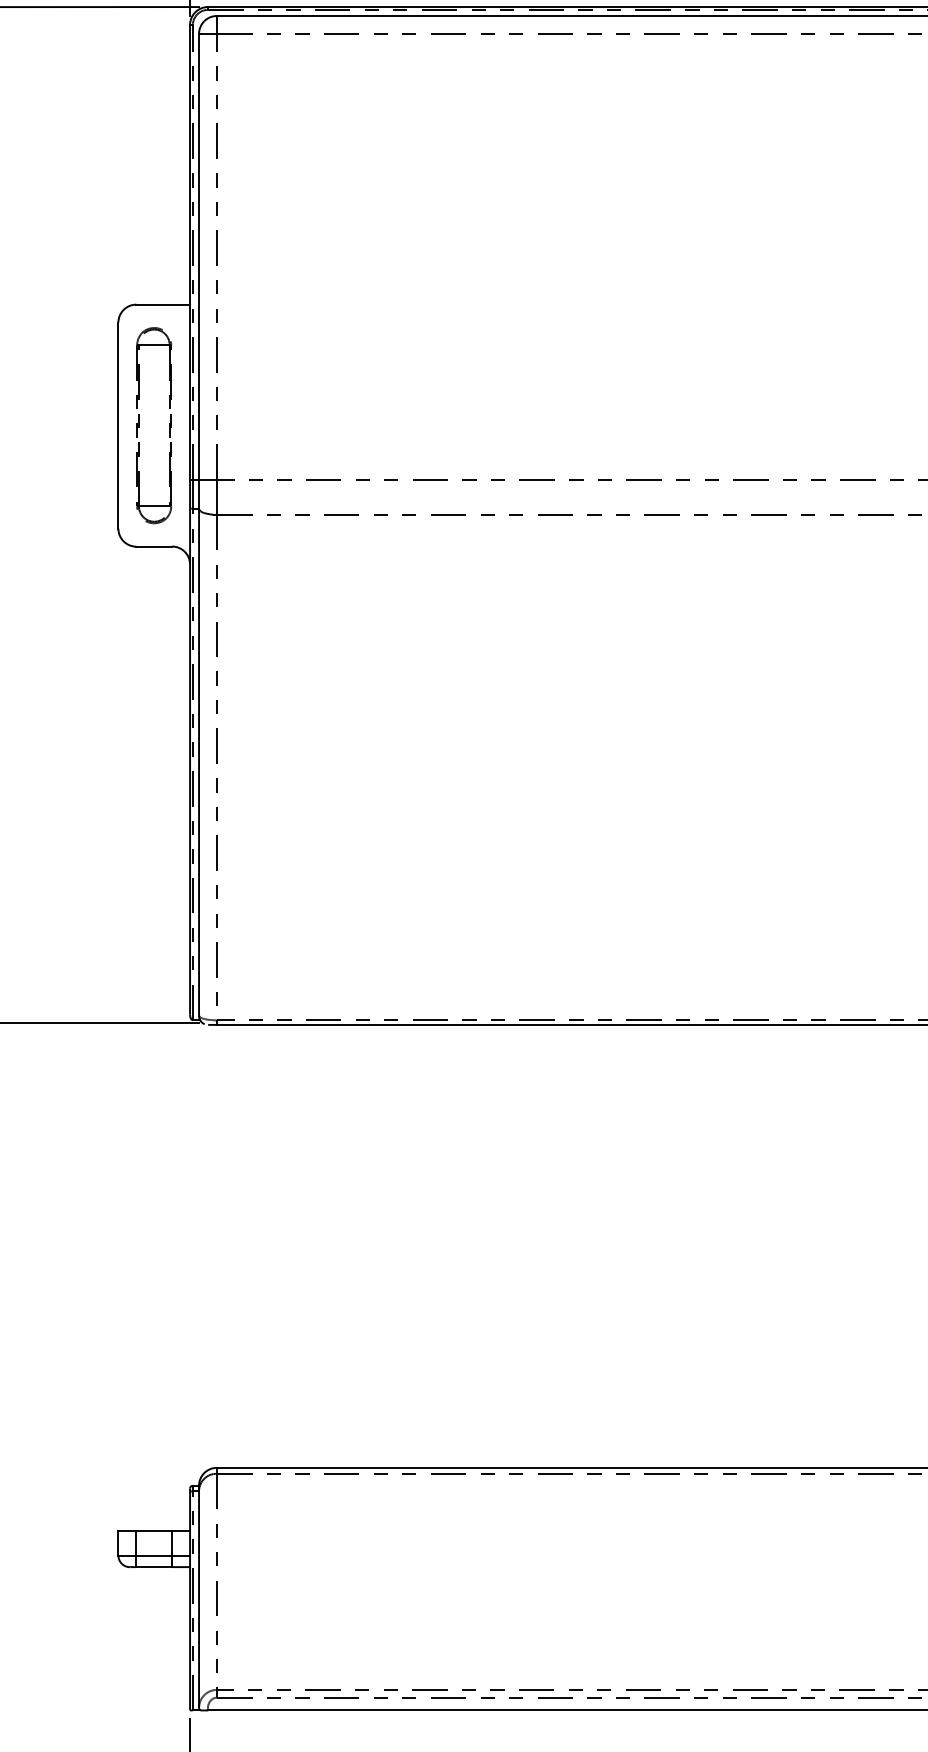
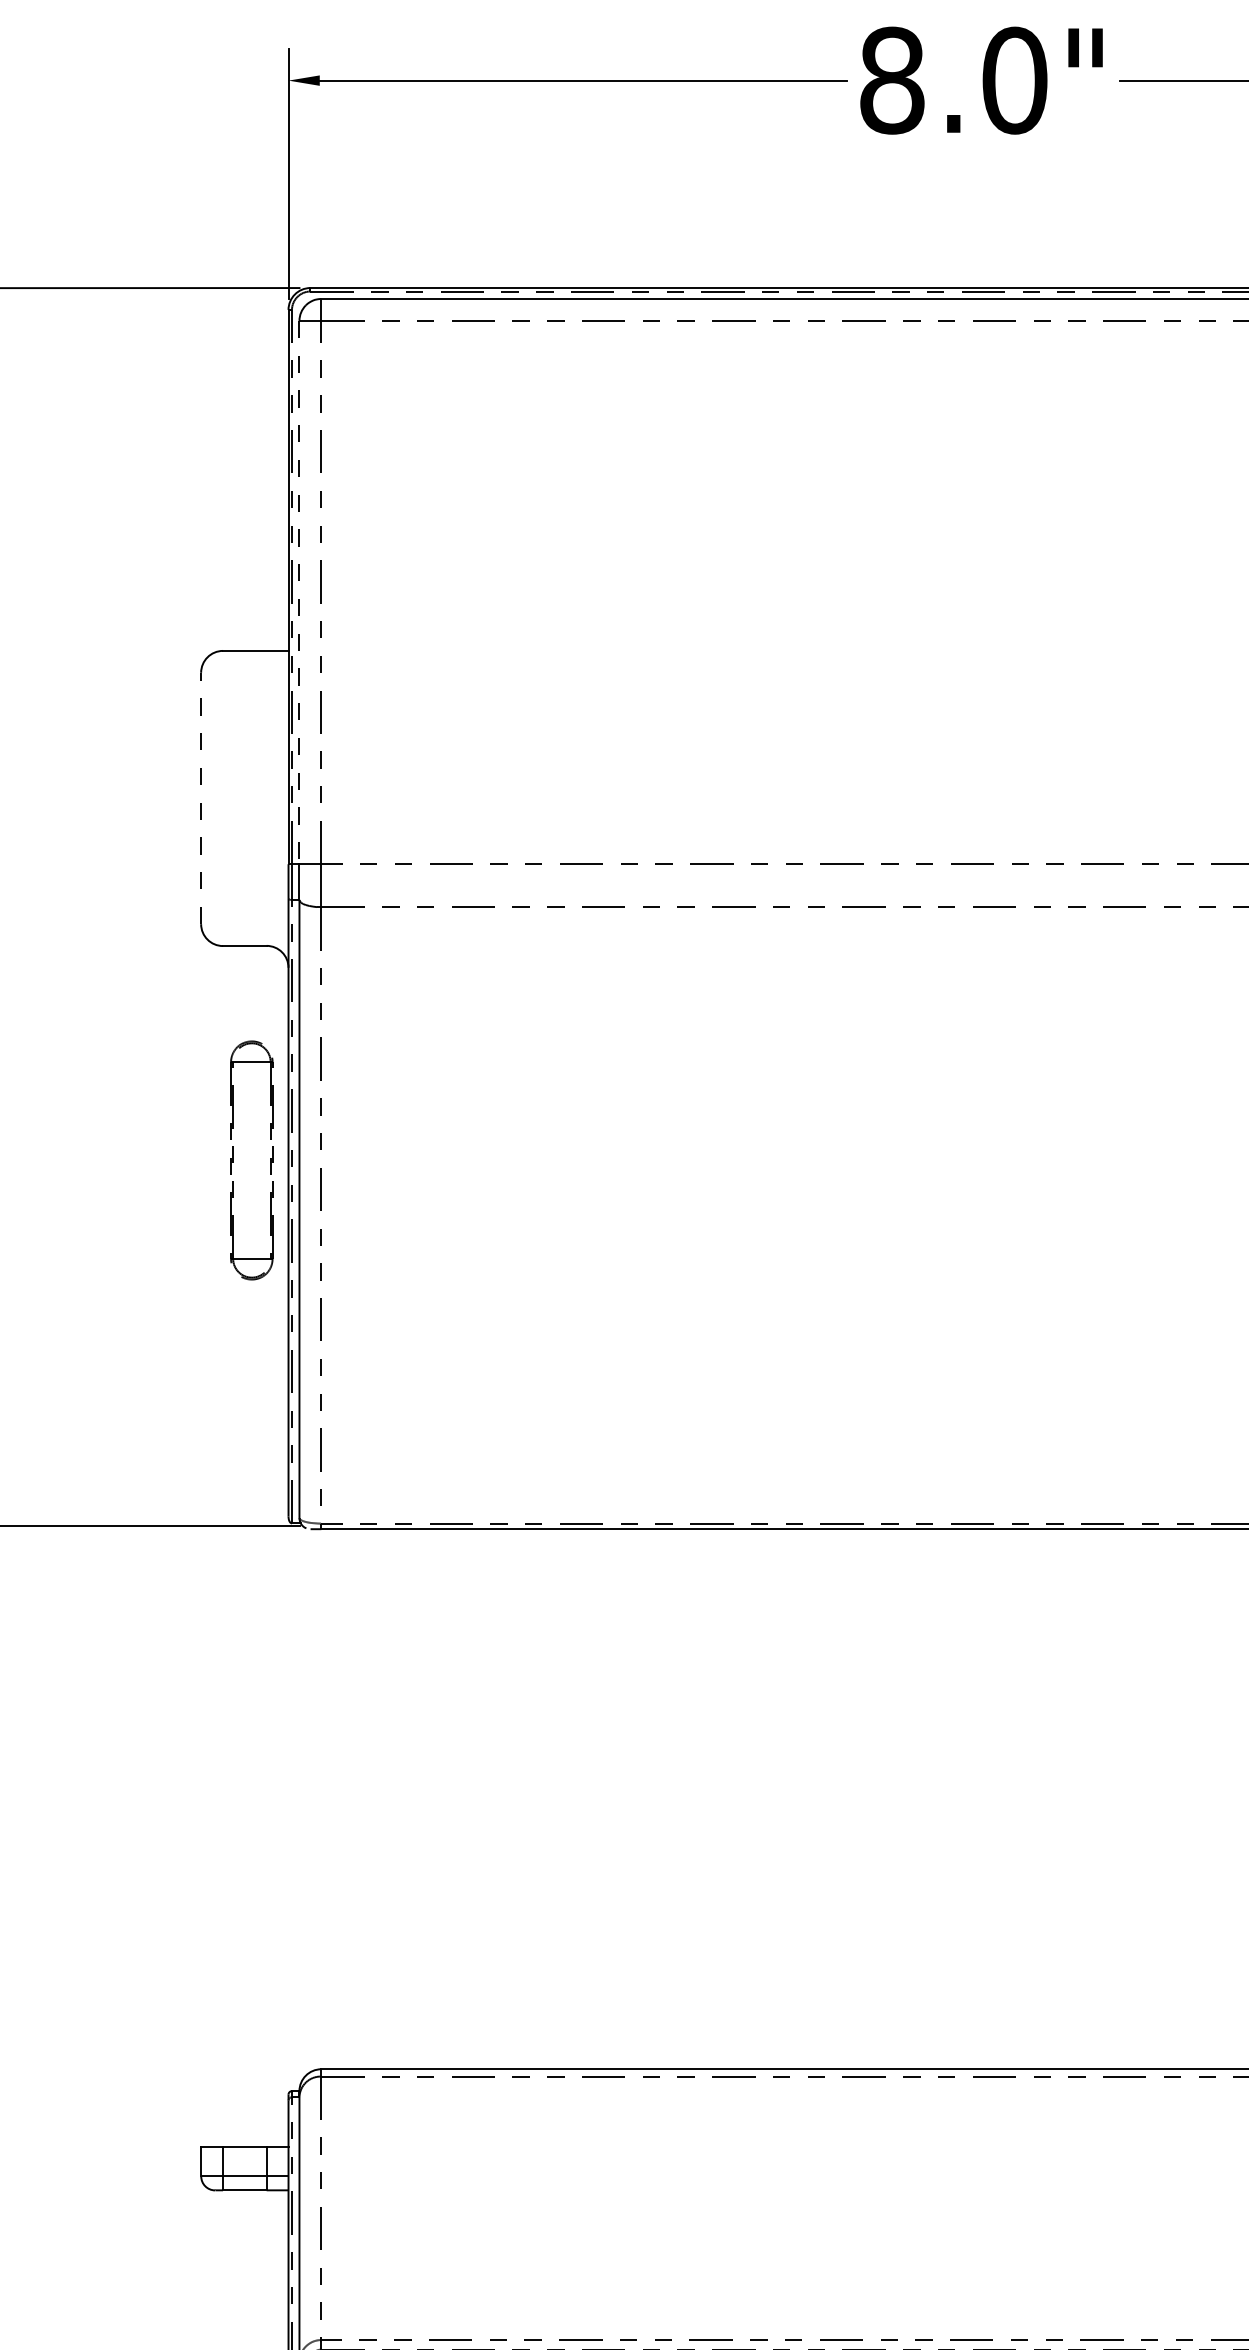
line: (199, 256) -> (299, 592), solid -> dashed
line: (118, 425) -> (201, 798), solid -> dashed
part: (139, 425) -> (233, 1160), moved

